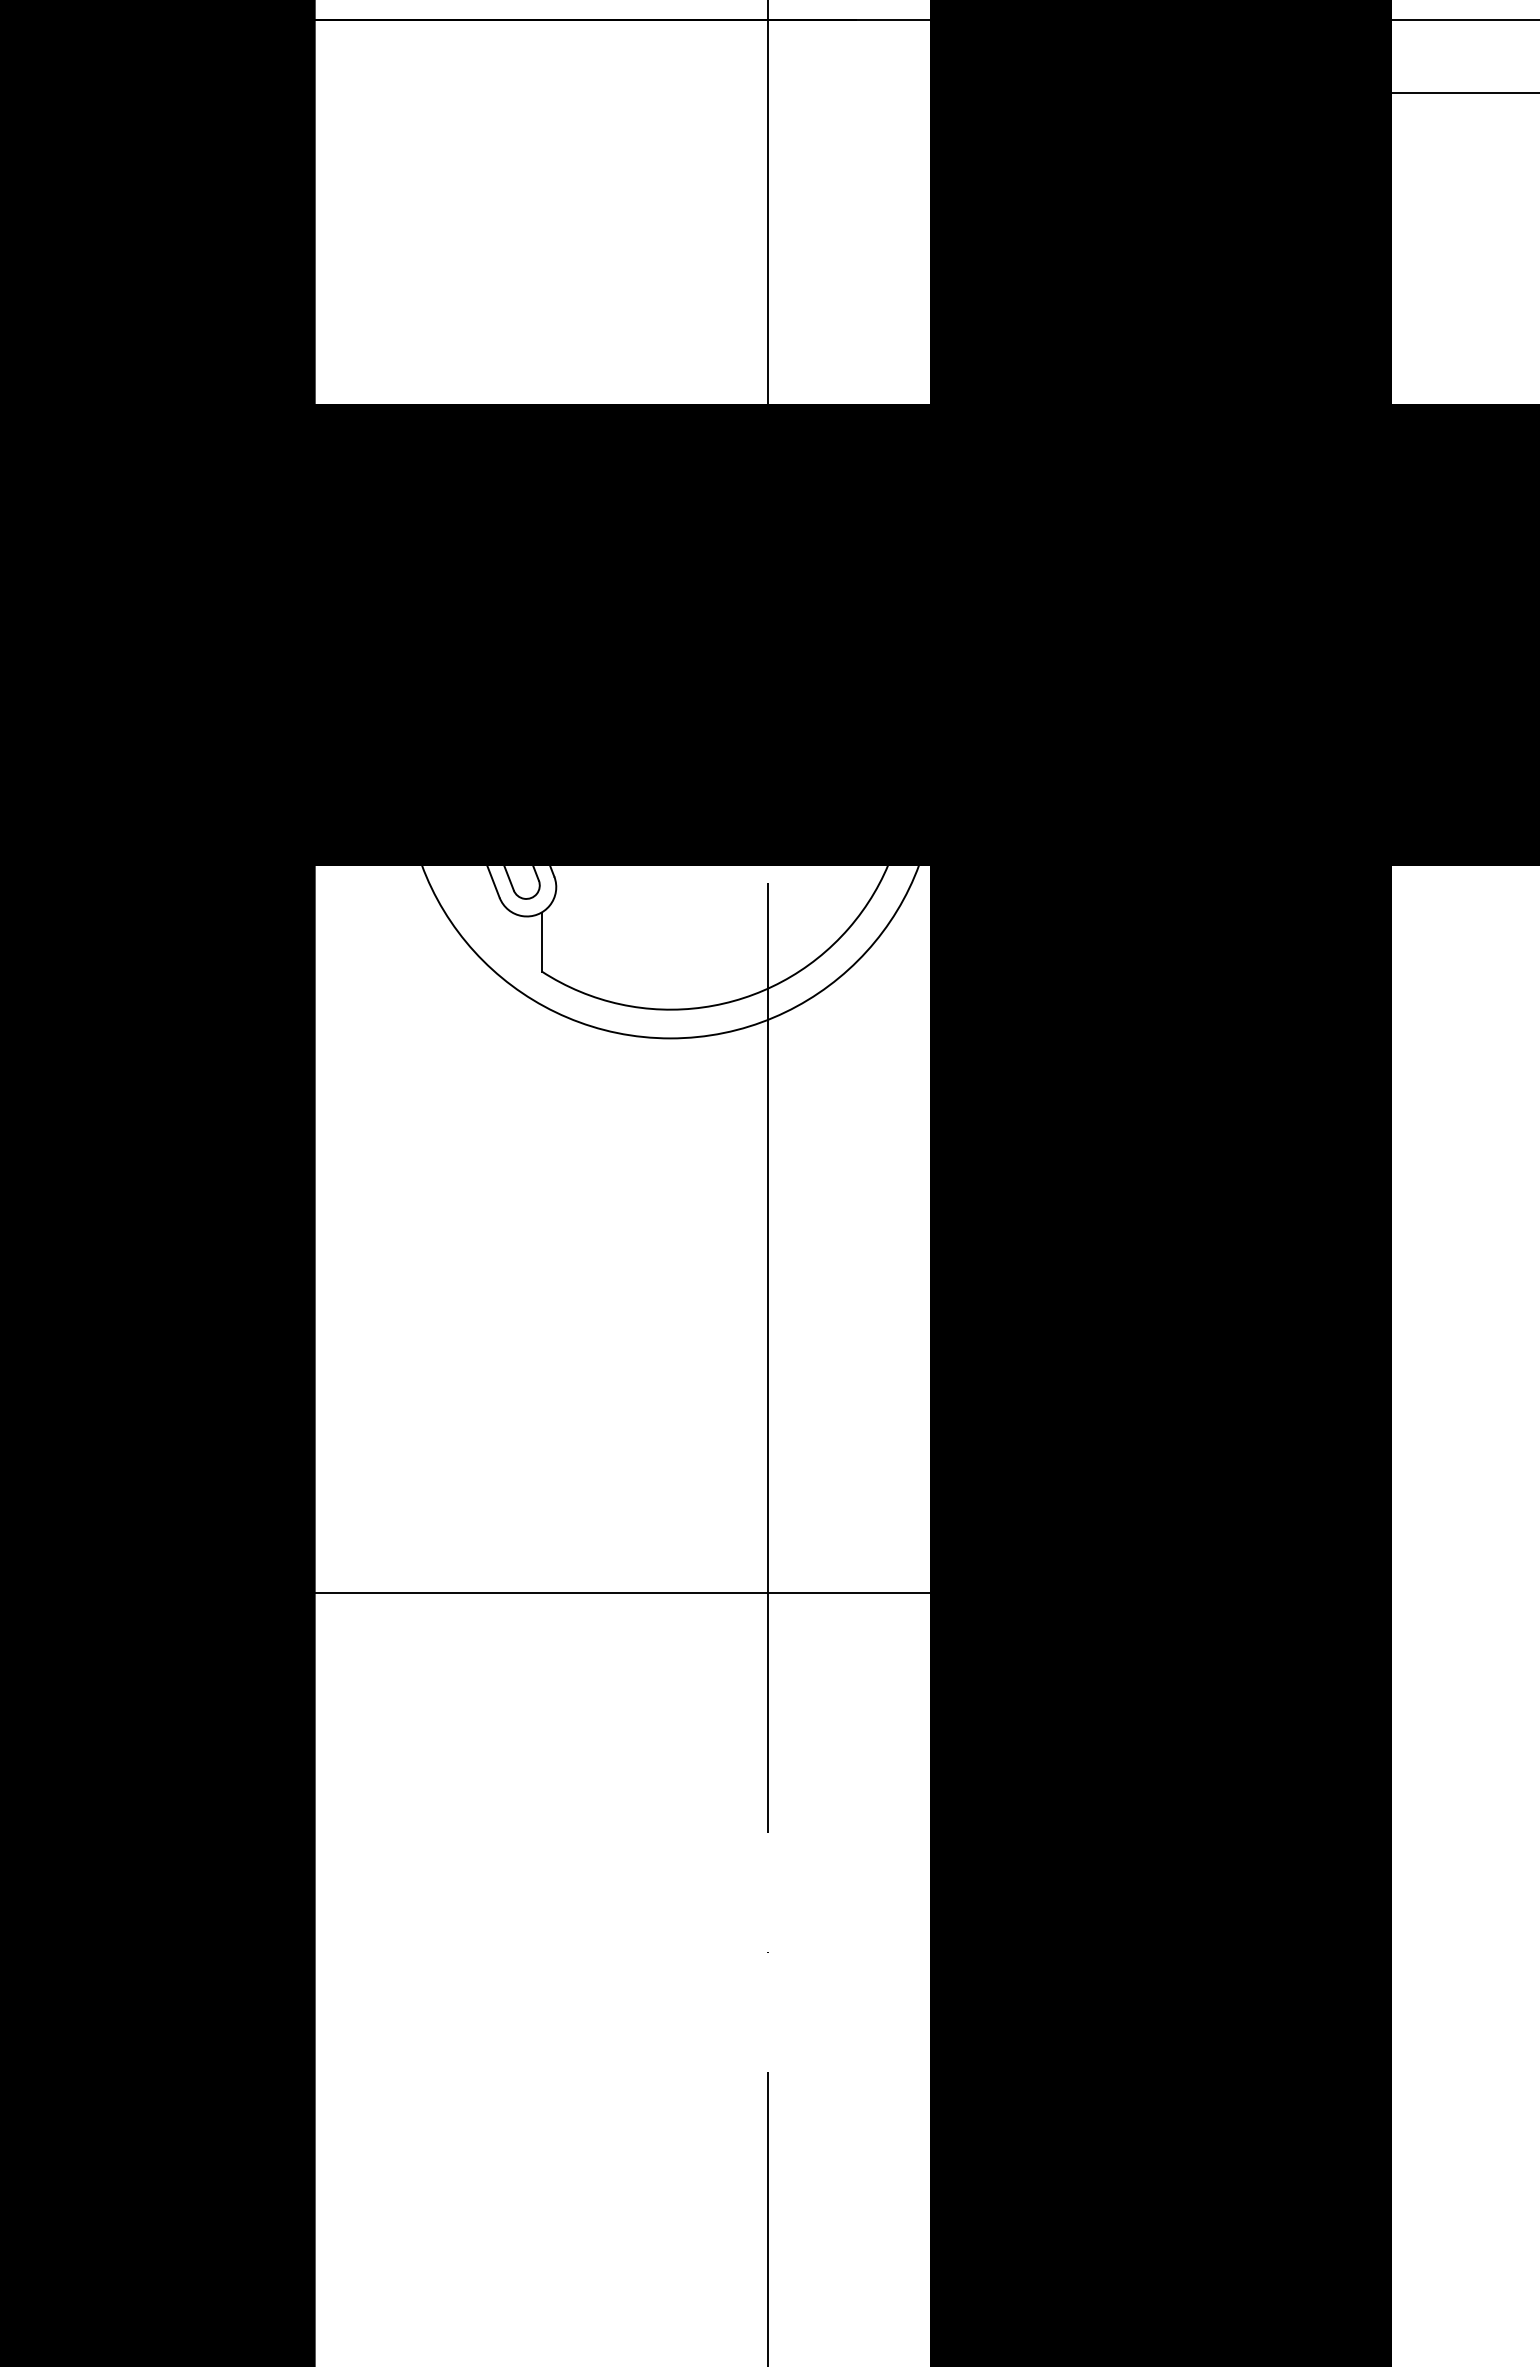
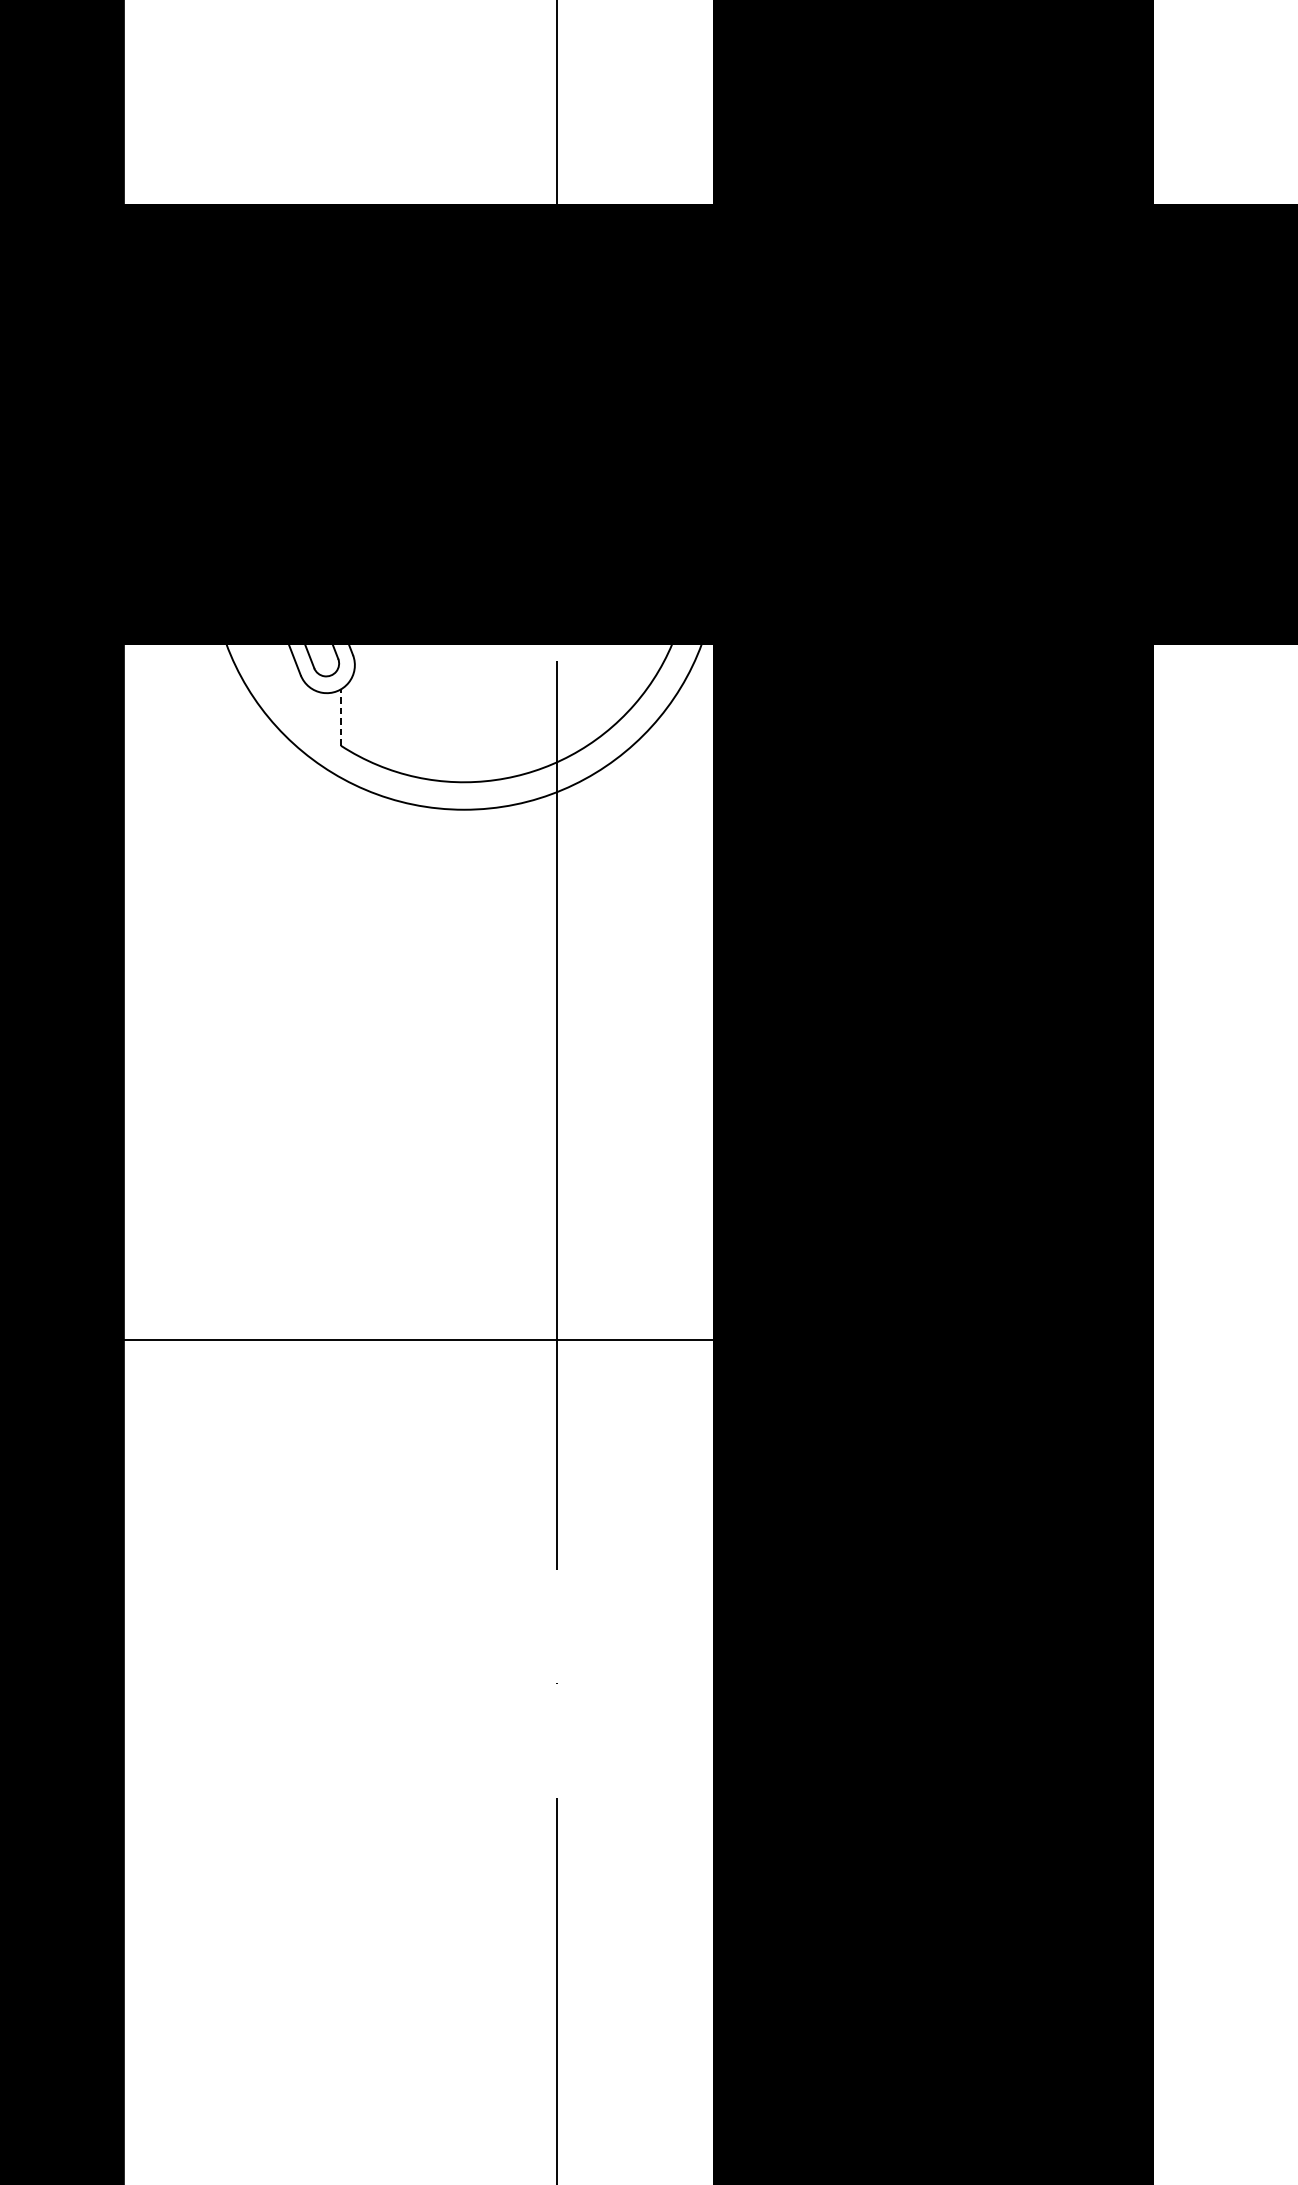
line: (541, 941) -> (340, 717), solid -> dashed

